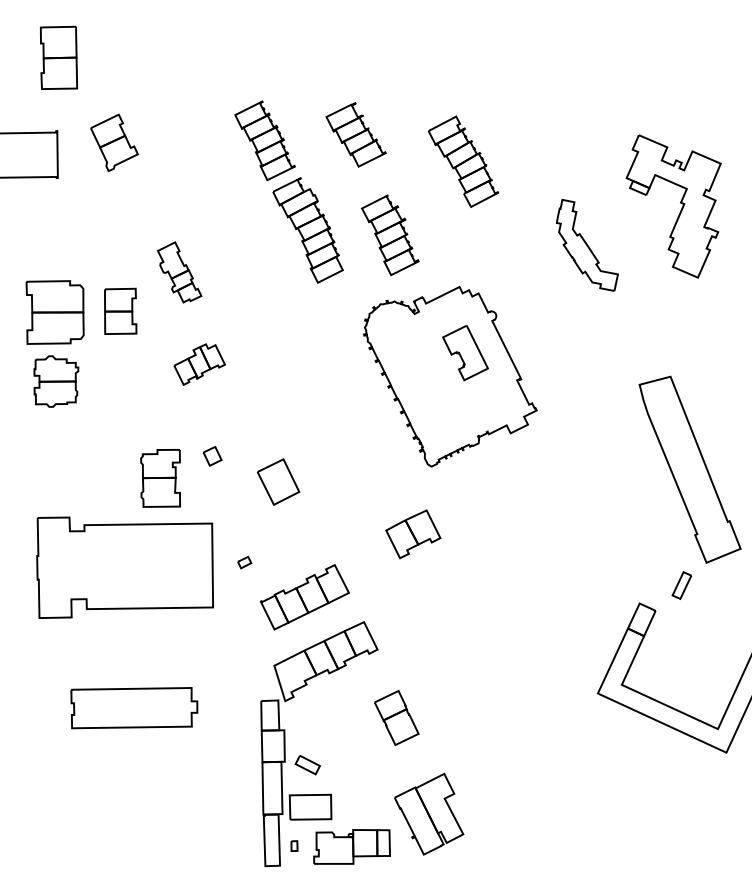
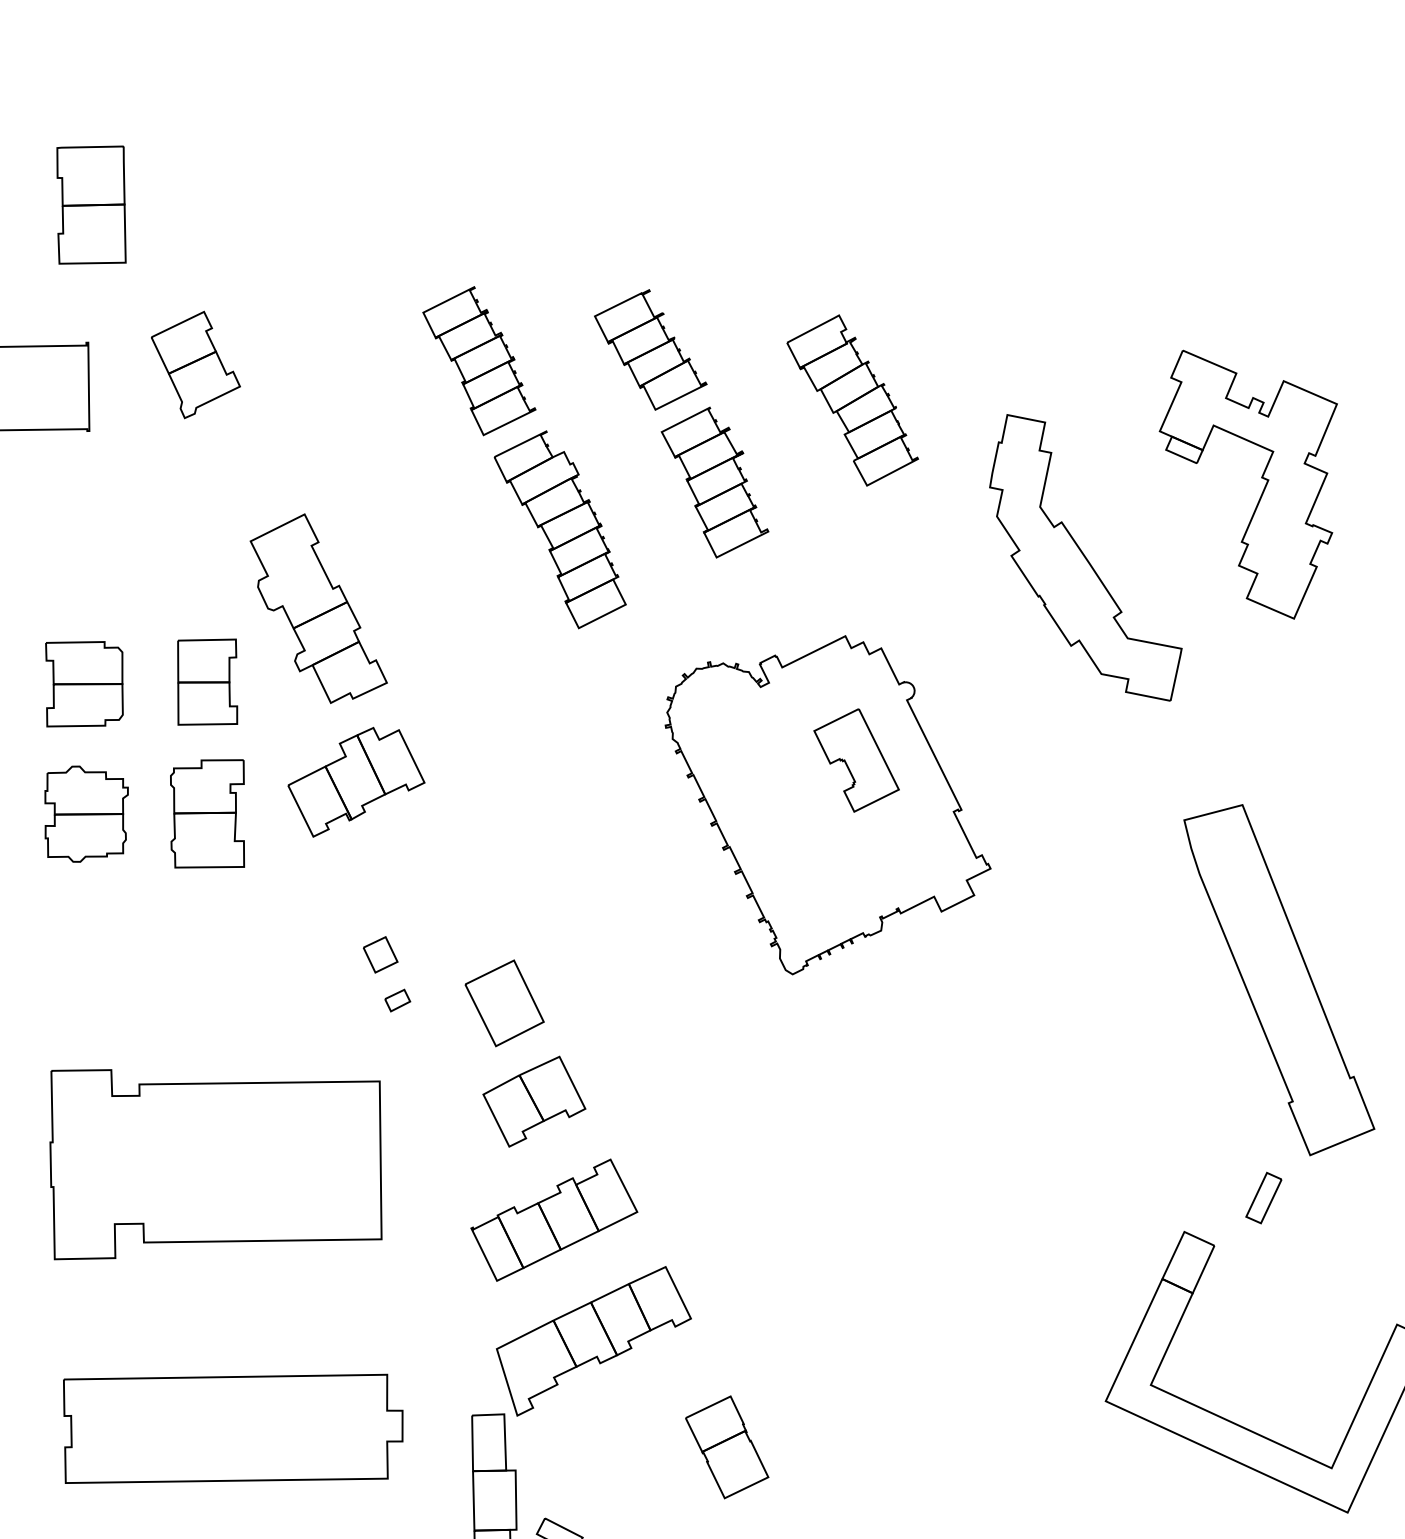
part: (390, 235) -> (715, 482), moved
part: (587, 245) -> (1086, 558), size x1.67
part: (179, 272) -> (318, 608), size x1.67
part: (55, 312) -> (84, 684), size x0.71
part: (199, 364) -> (355, 782), size x1.43
part: (160, 478) -> (207, 814), moved
part: (413, 534) -> (534, 1102), moved
part: (244, 562) -> (397, 1000), moved
part: (134, 707) -> (233, 1427), size x1.43

